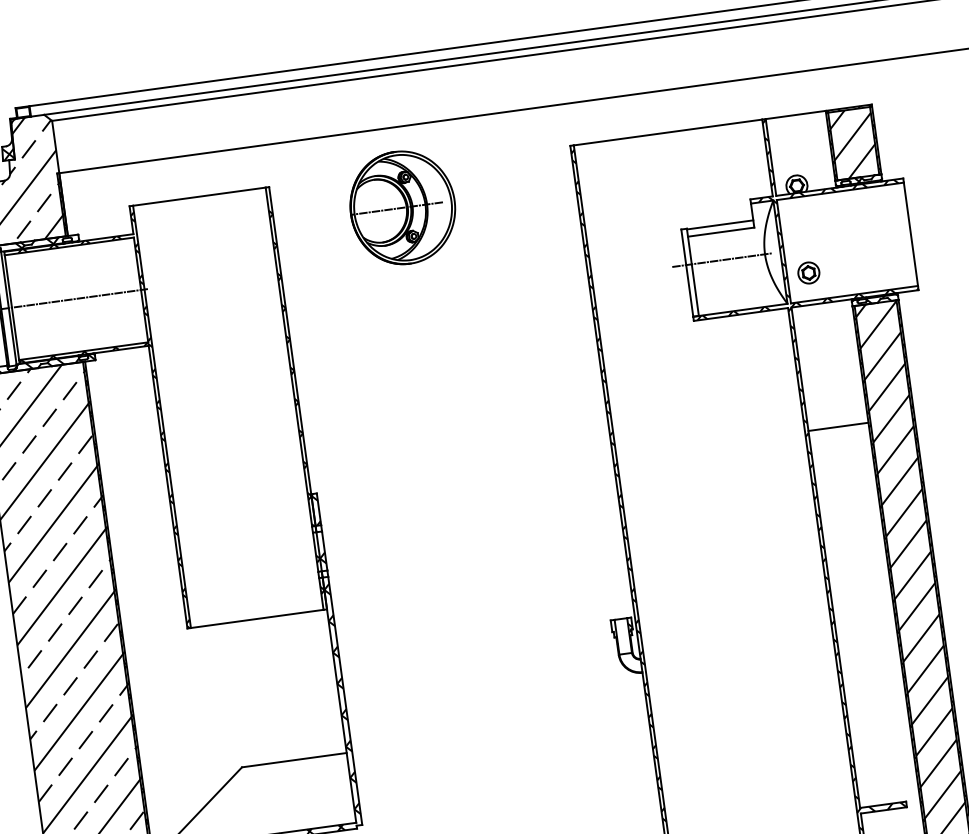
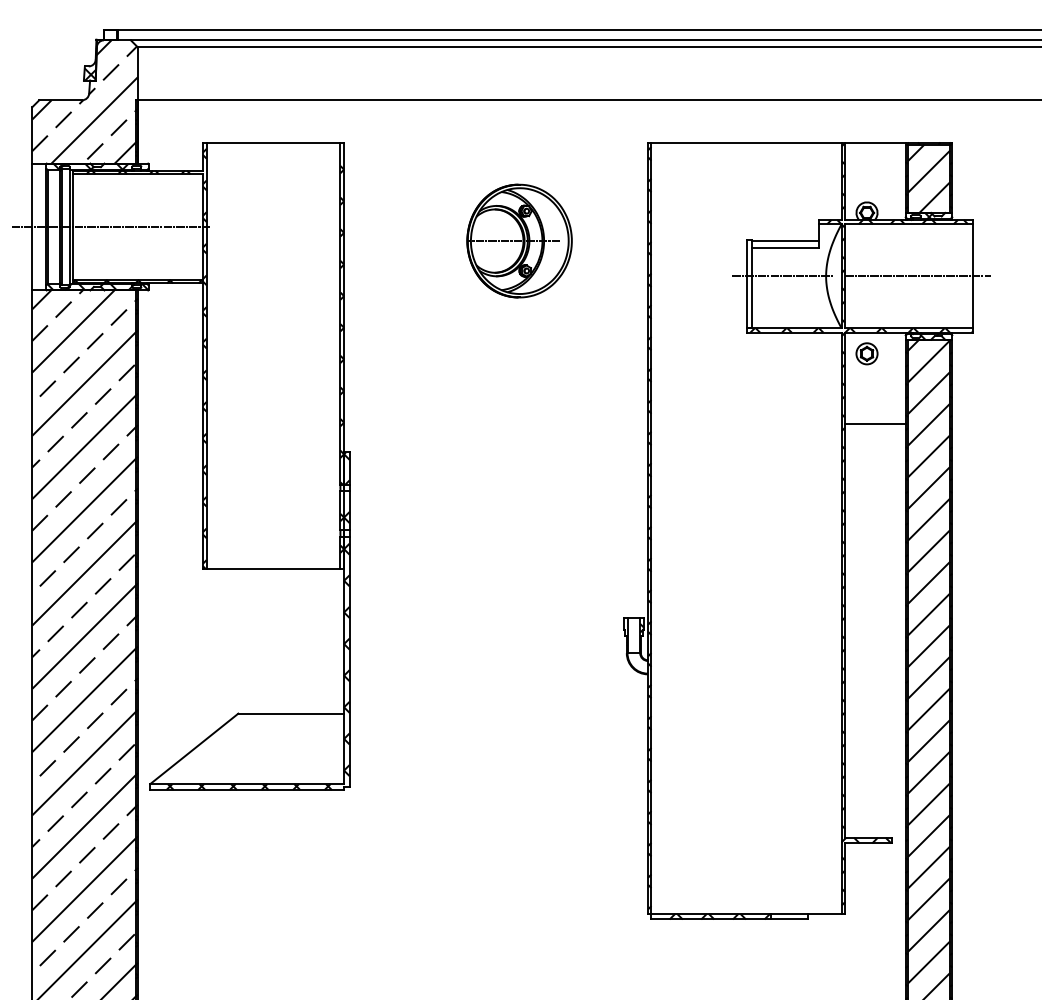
part: (402, 207) -> (519, 240), moved
line: (856, 241) -> (918, 276), added
part: (808, 272) -> (866, 353), moved
line: (838, 427) -> (875, 424), moved

